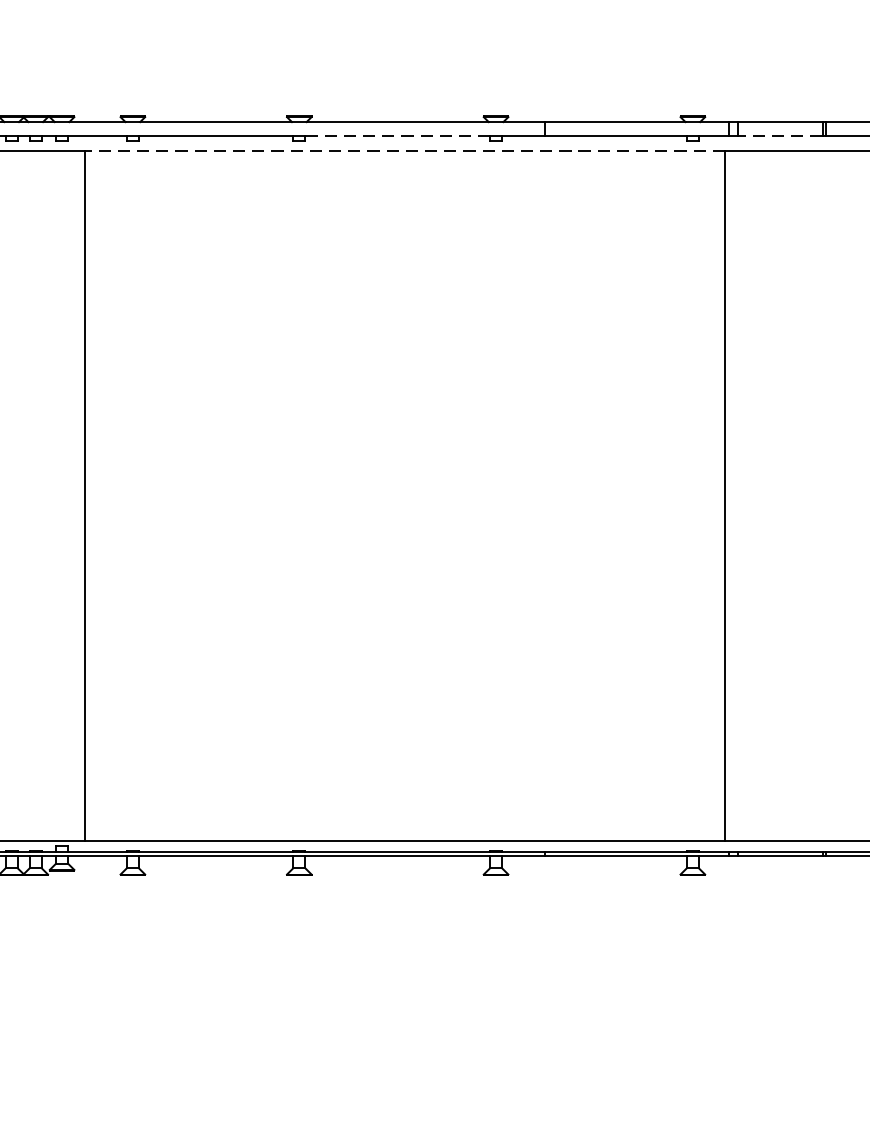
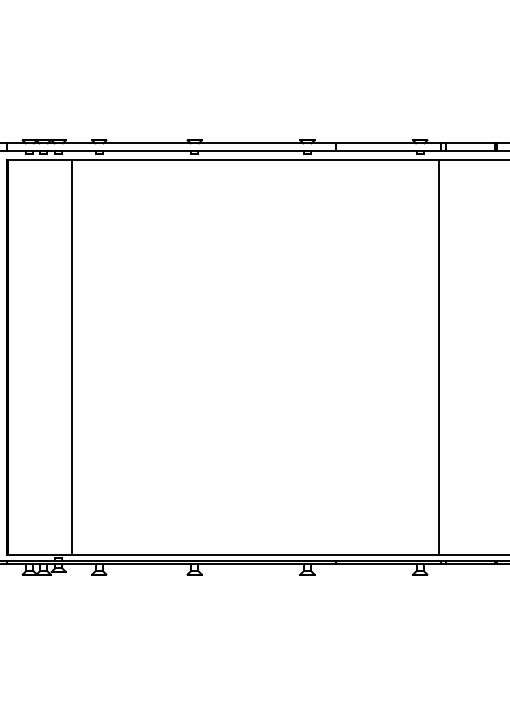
line: (398, 136) -> (251, 151), dashed -> solid
line: (778, 136) -> (469, 151), dashed -> solid
line: (405, 150) -> (255, 159), dashed -> solid

